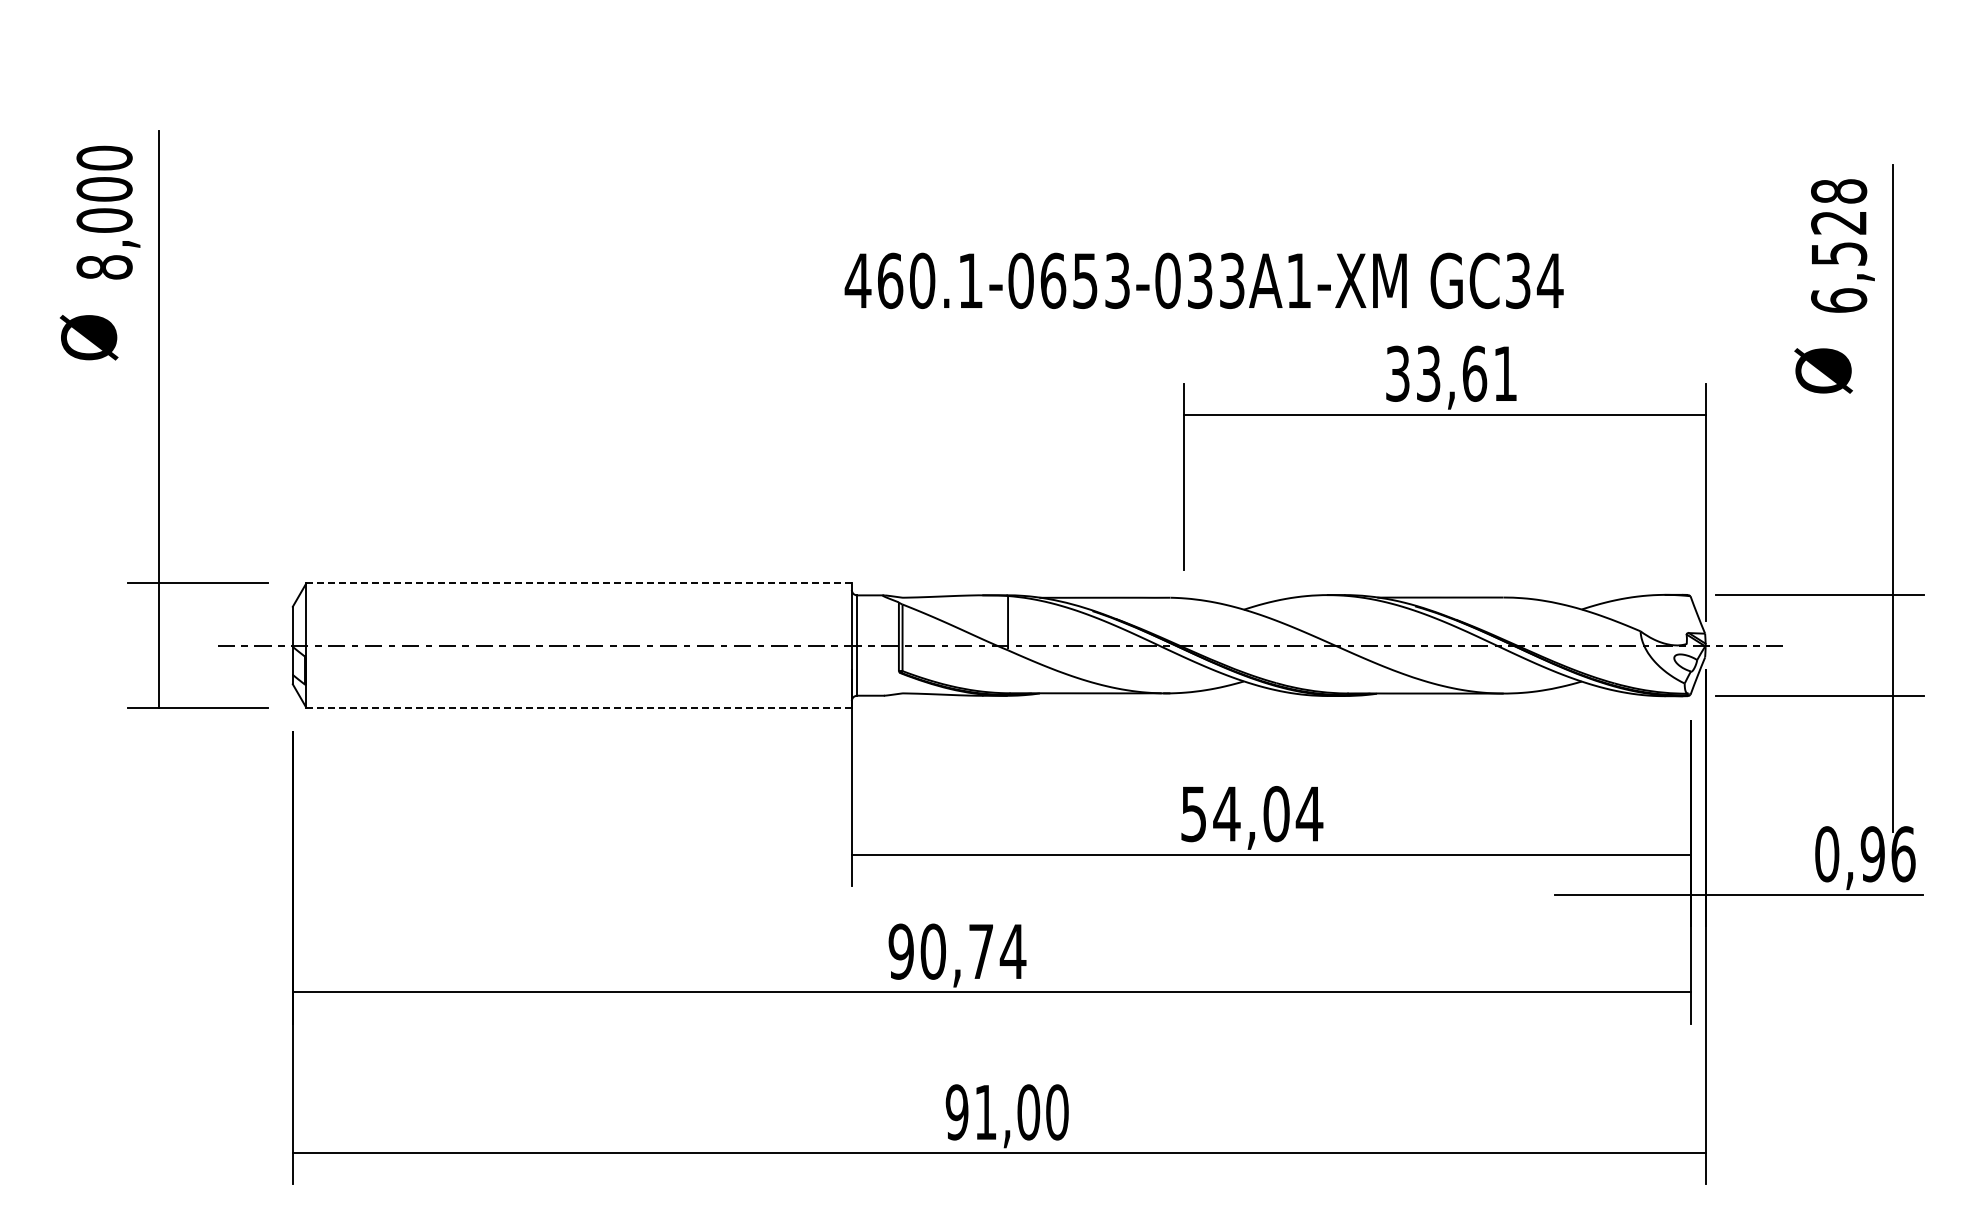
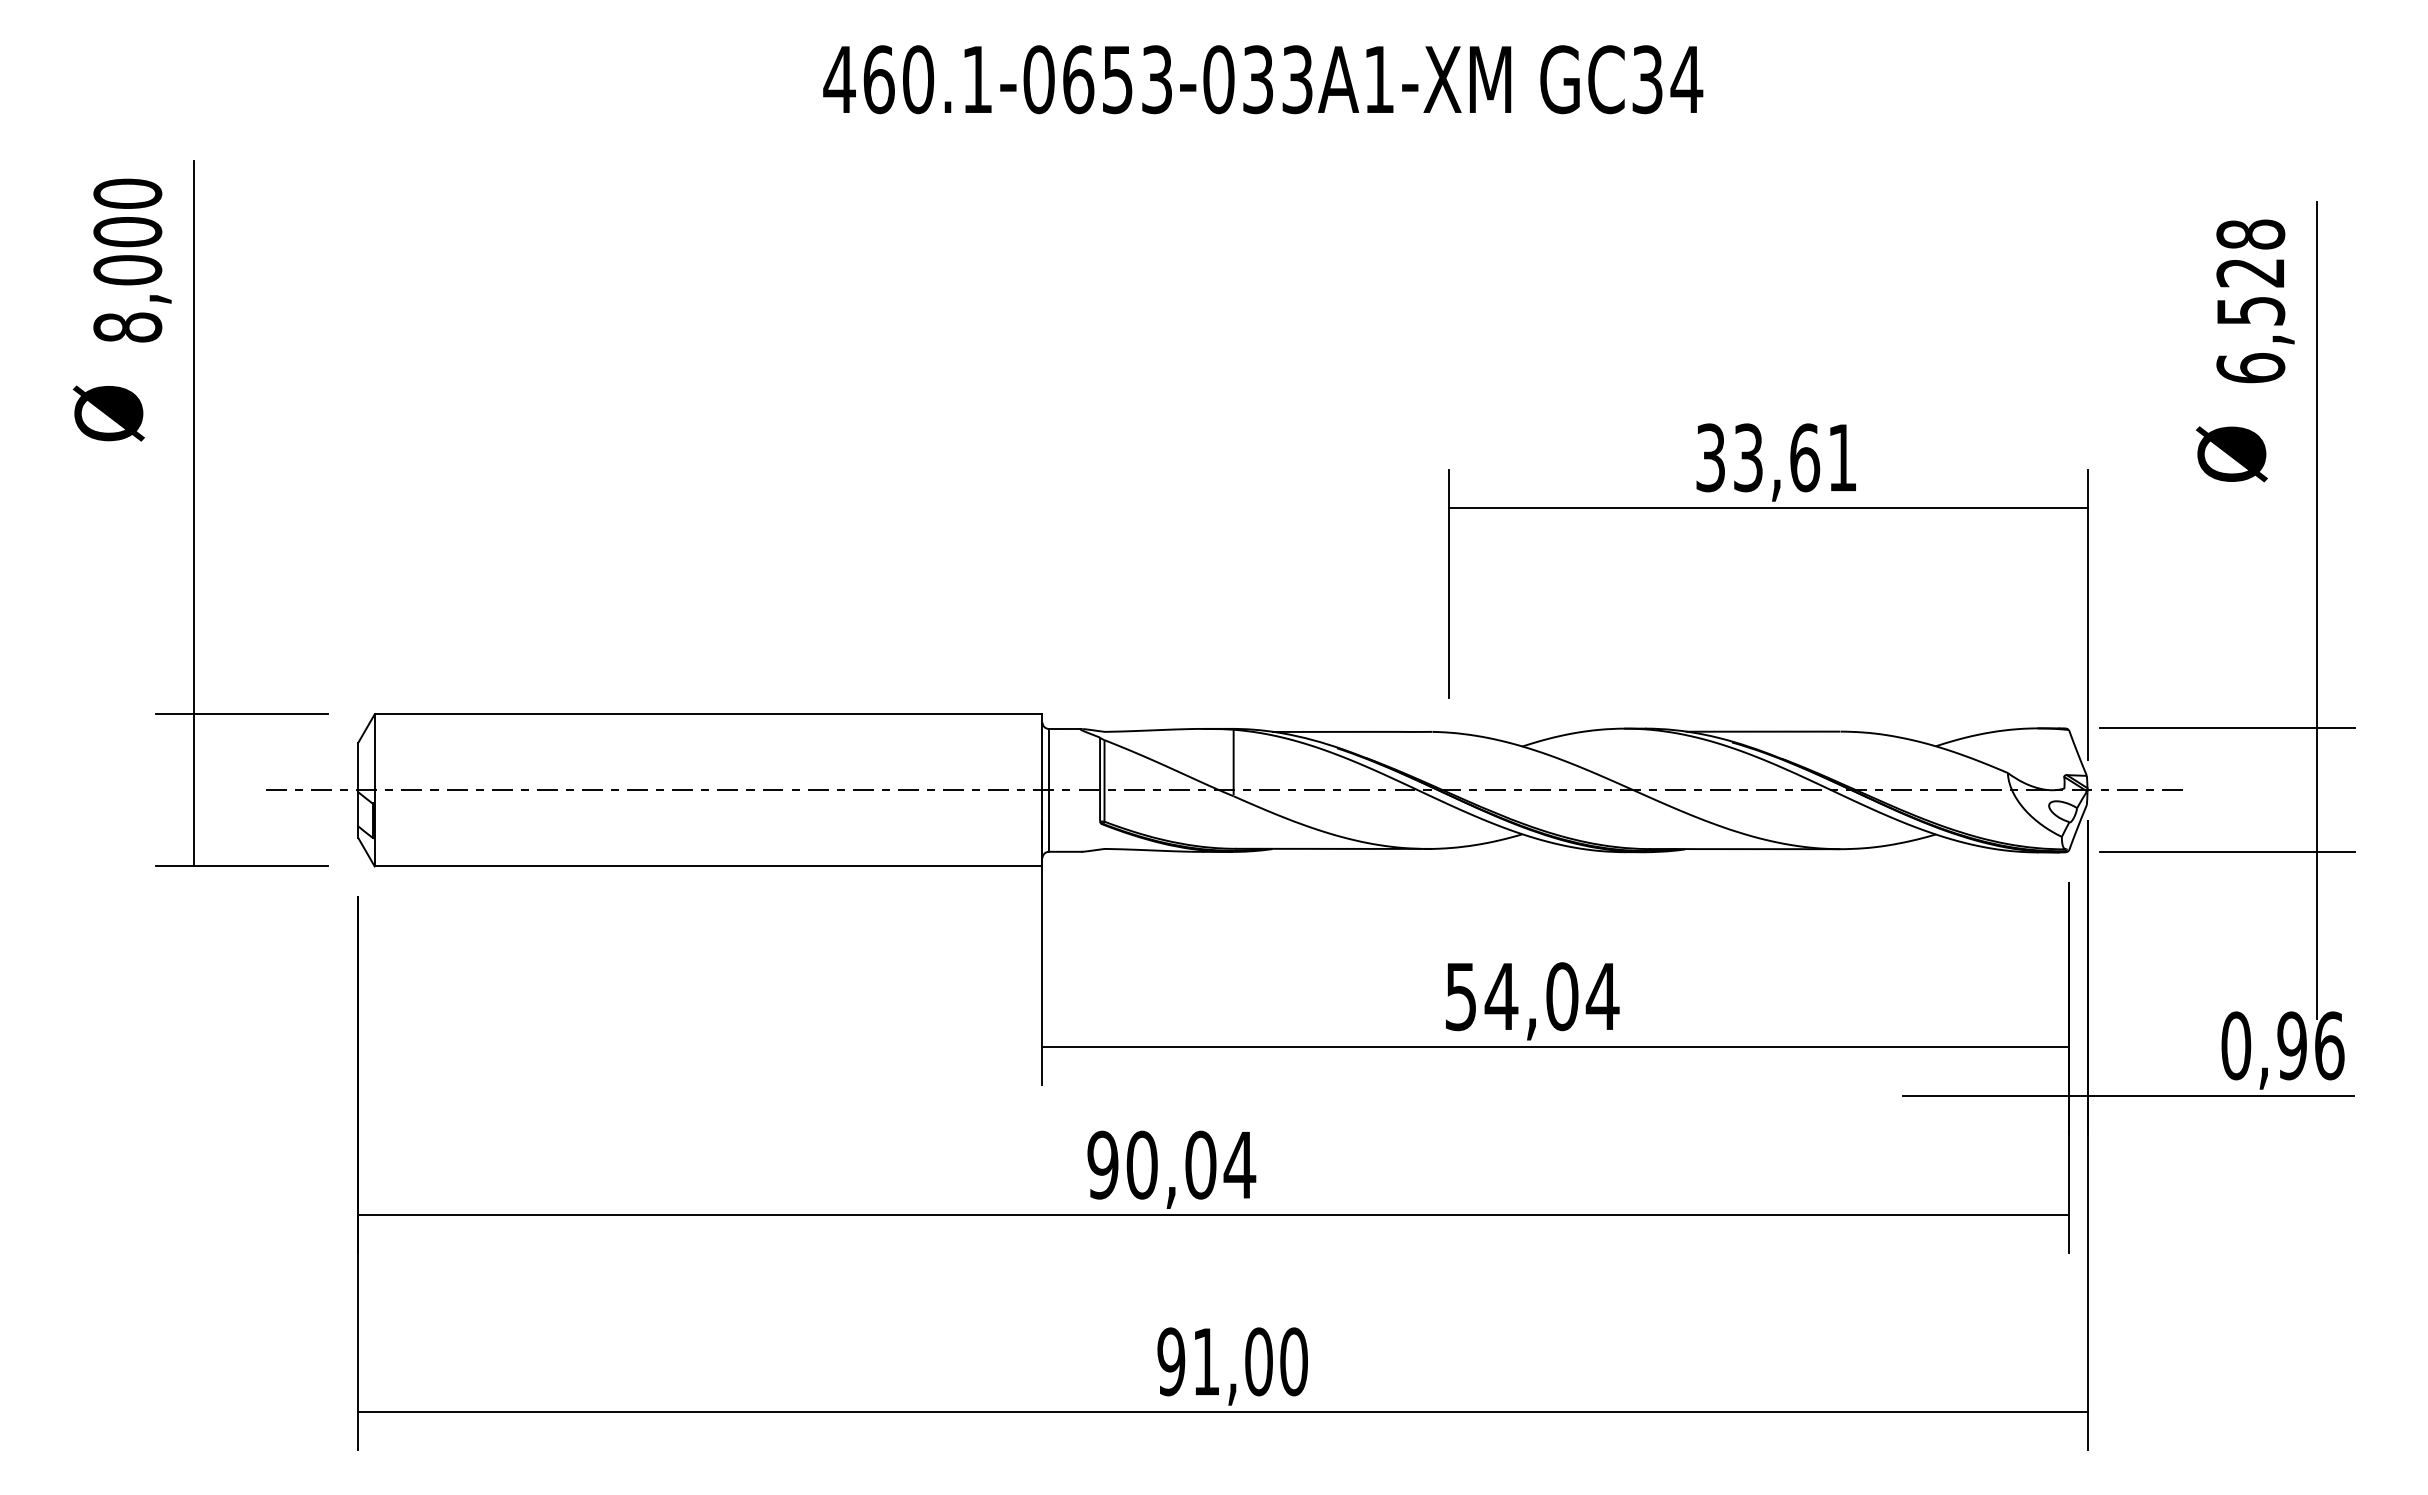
text: (1203, 280) -> (1262, 79), moved
line: (579, 583) -> (709, 714), dashed -> solid
line: (579, 707) -> (709, 866), dashed -> solid
text: (980, 951) -> (1199, 1164), 90,74 -> 90,04

